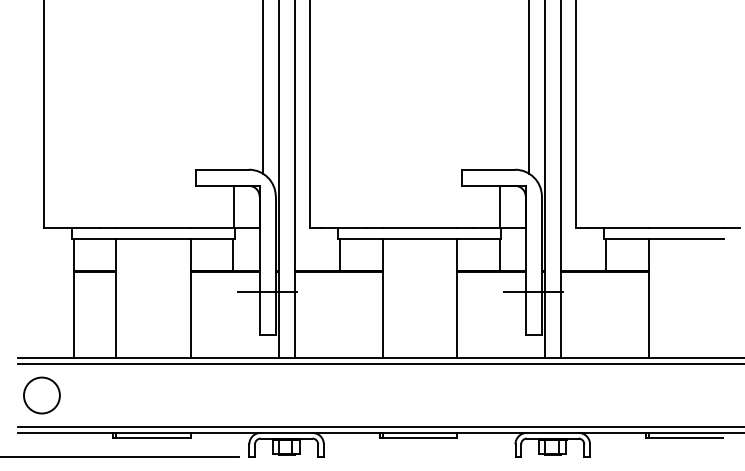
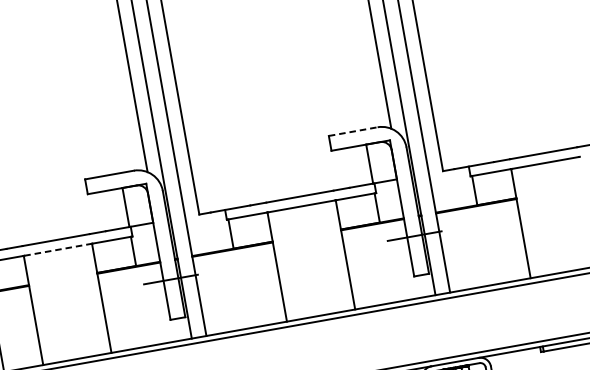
line: (488, 169) -> (353, 131), solid -> dashed
line: (153, 239) -> (57, 250), solid -> dashed

